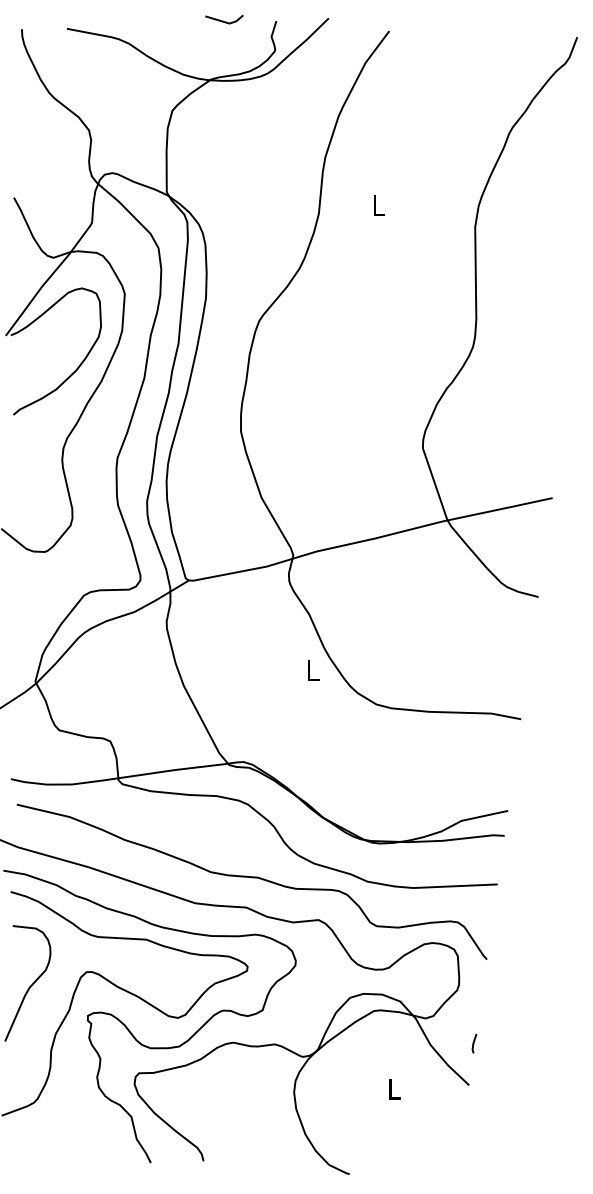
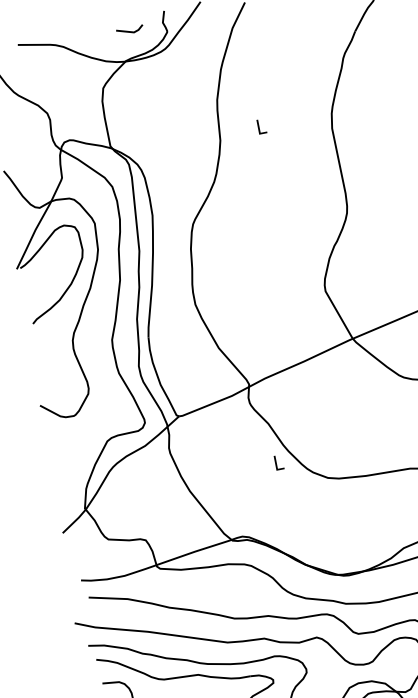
line: (223, 20) -> (129, 31), moved

